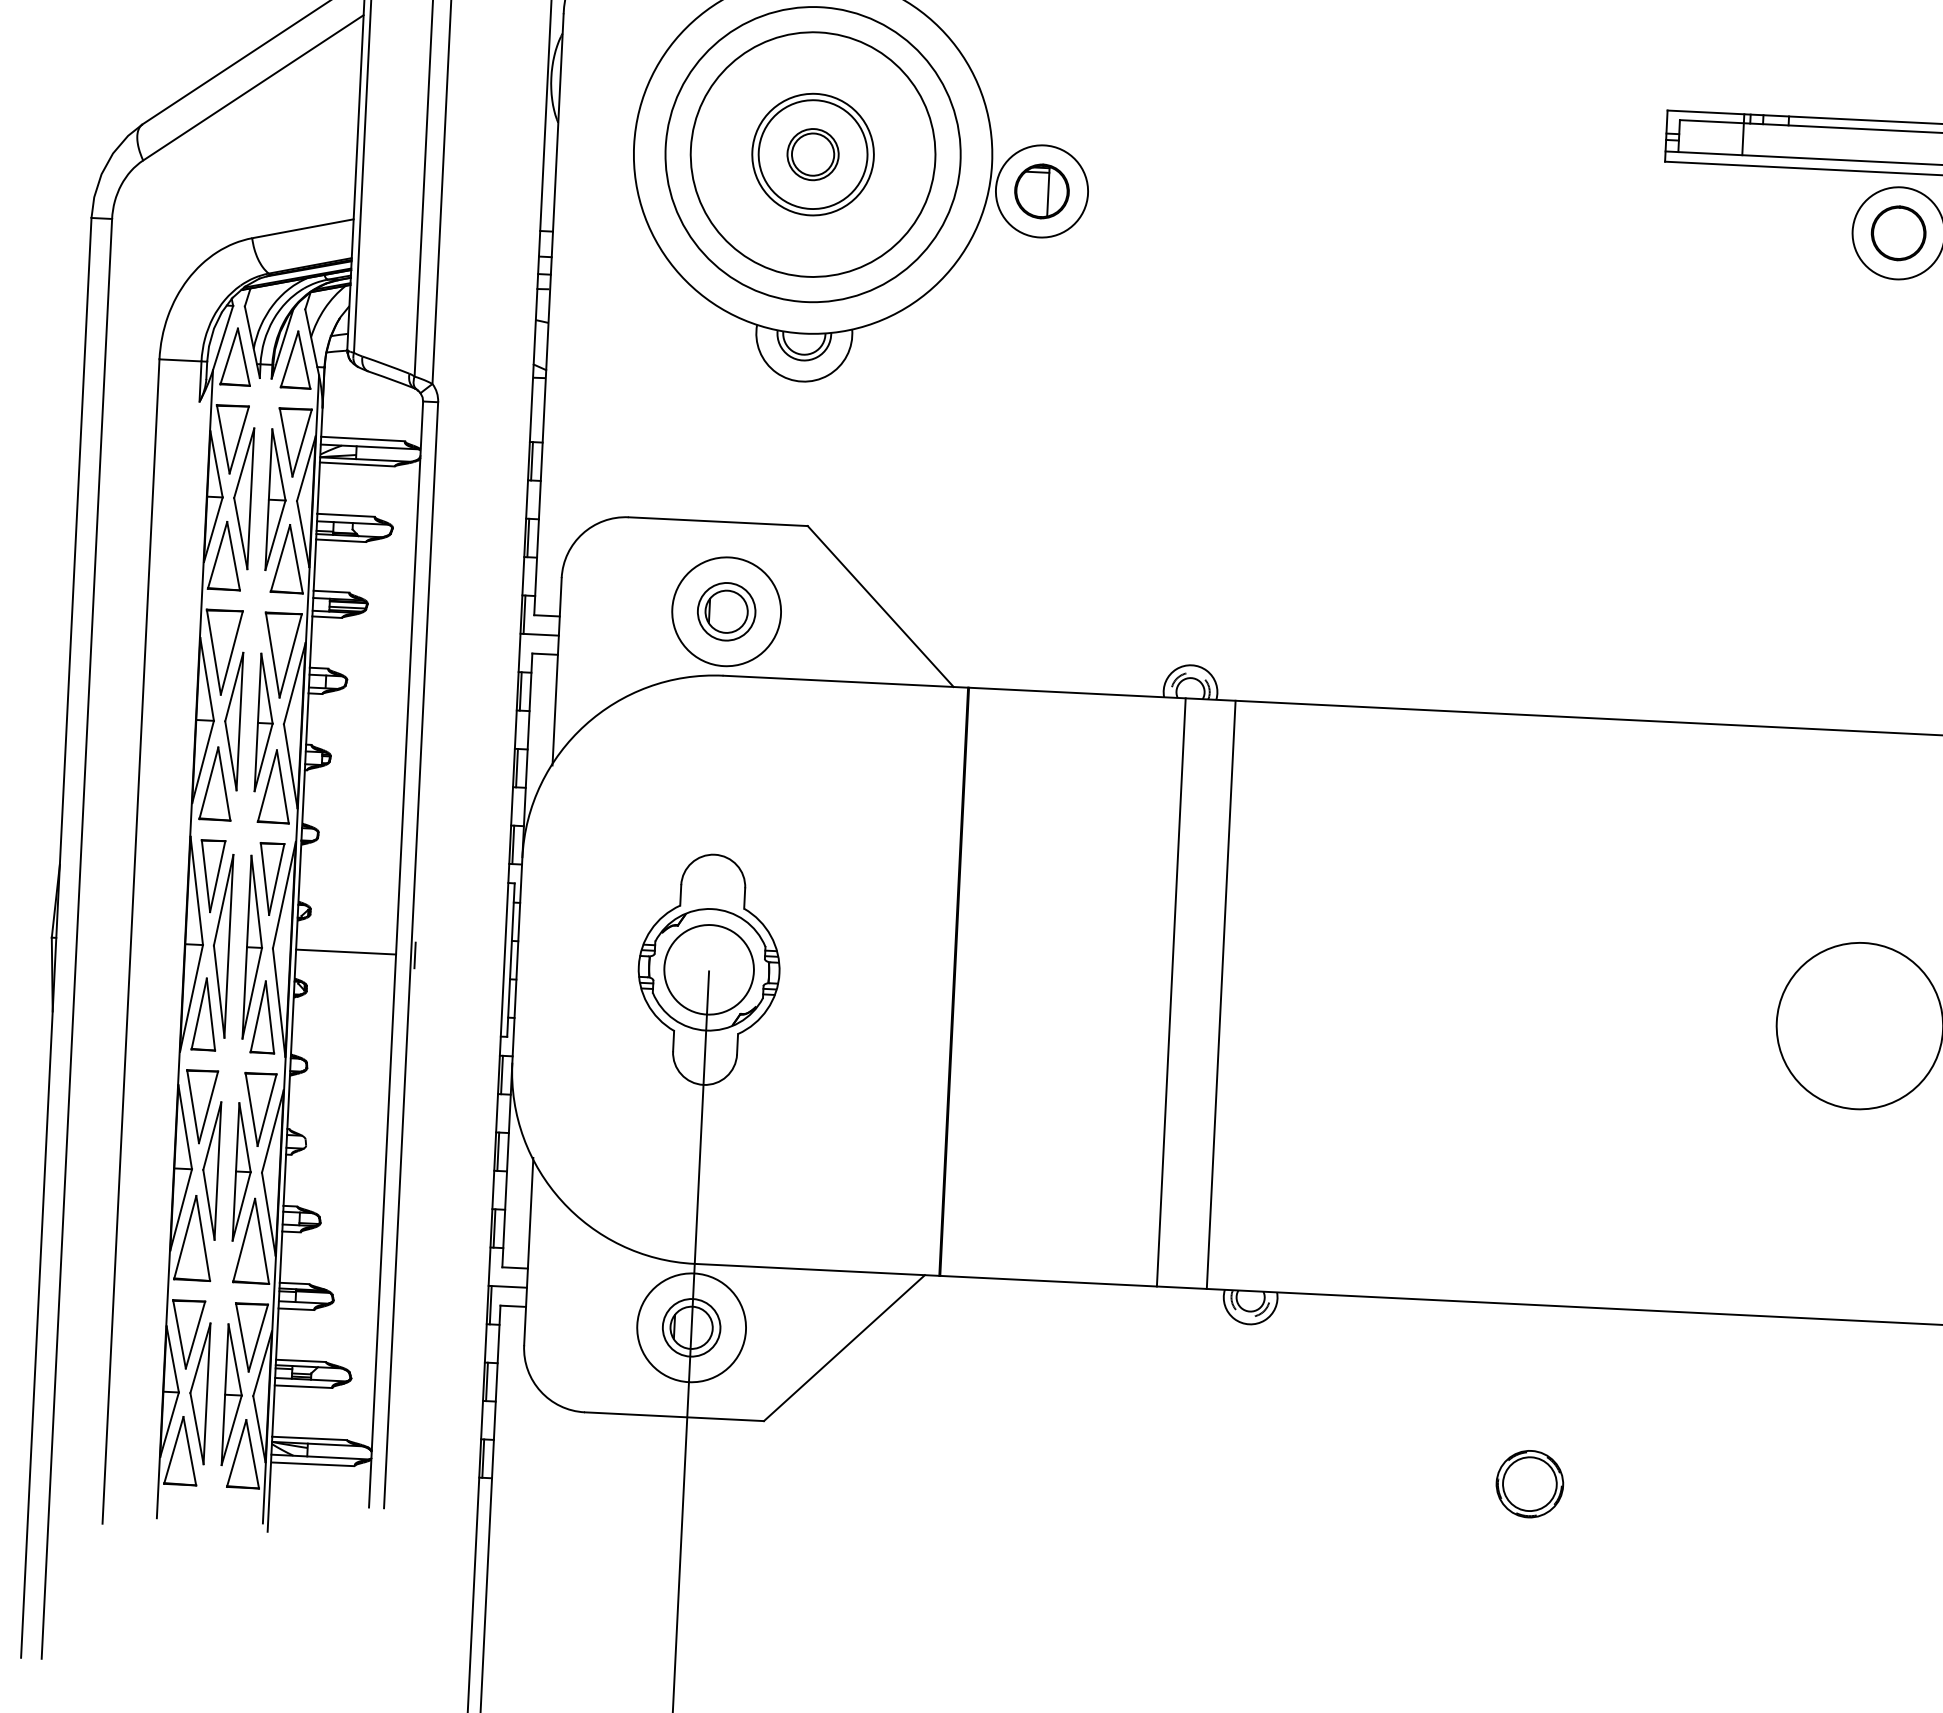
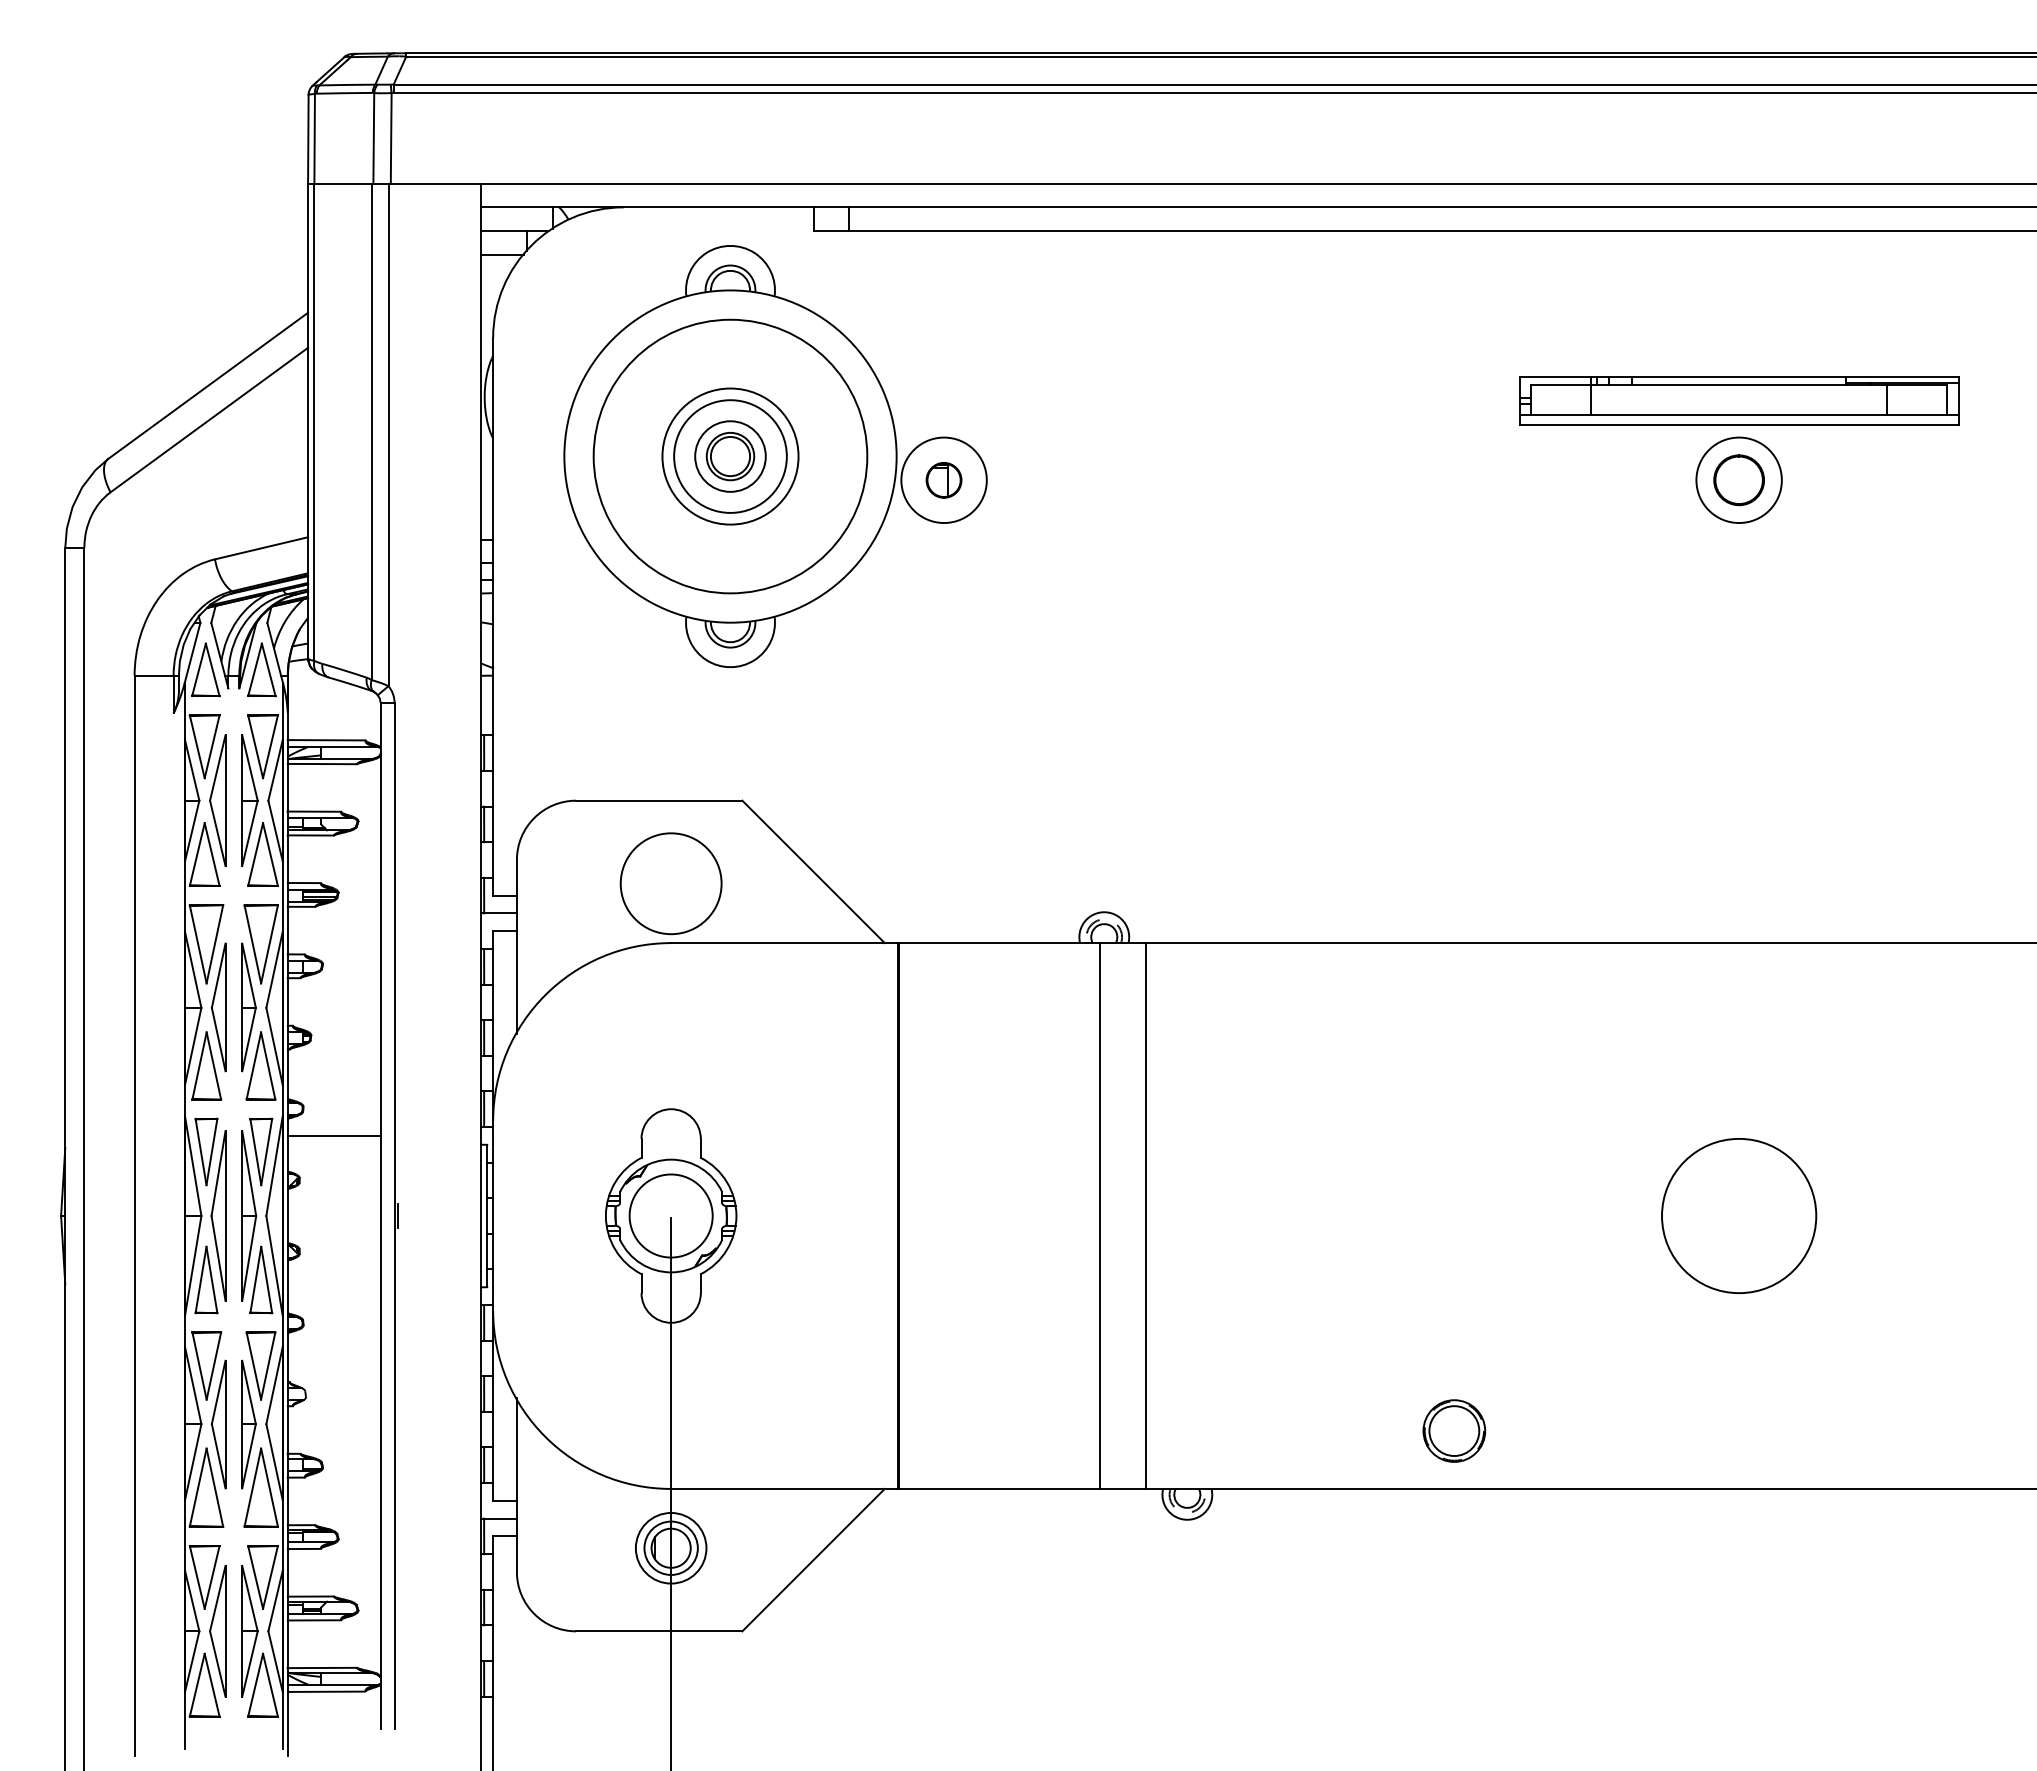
circle: (813, 154) -> (730, 456), size x0.6
circle: (813, 154) -> (730, 456), size x0.7
part: (1041, 191) -> (943, 480), size x0.7
part: (725, 611) -> (670, 883), removed
line: (345, 952) -> (333, 1136), moved
circle: (690, 1326) -> (670, 1547), size x0.7
part: (1530, 1483) -> (1454, 1430), moved

